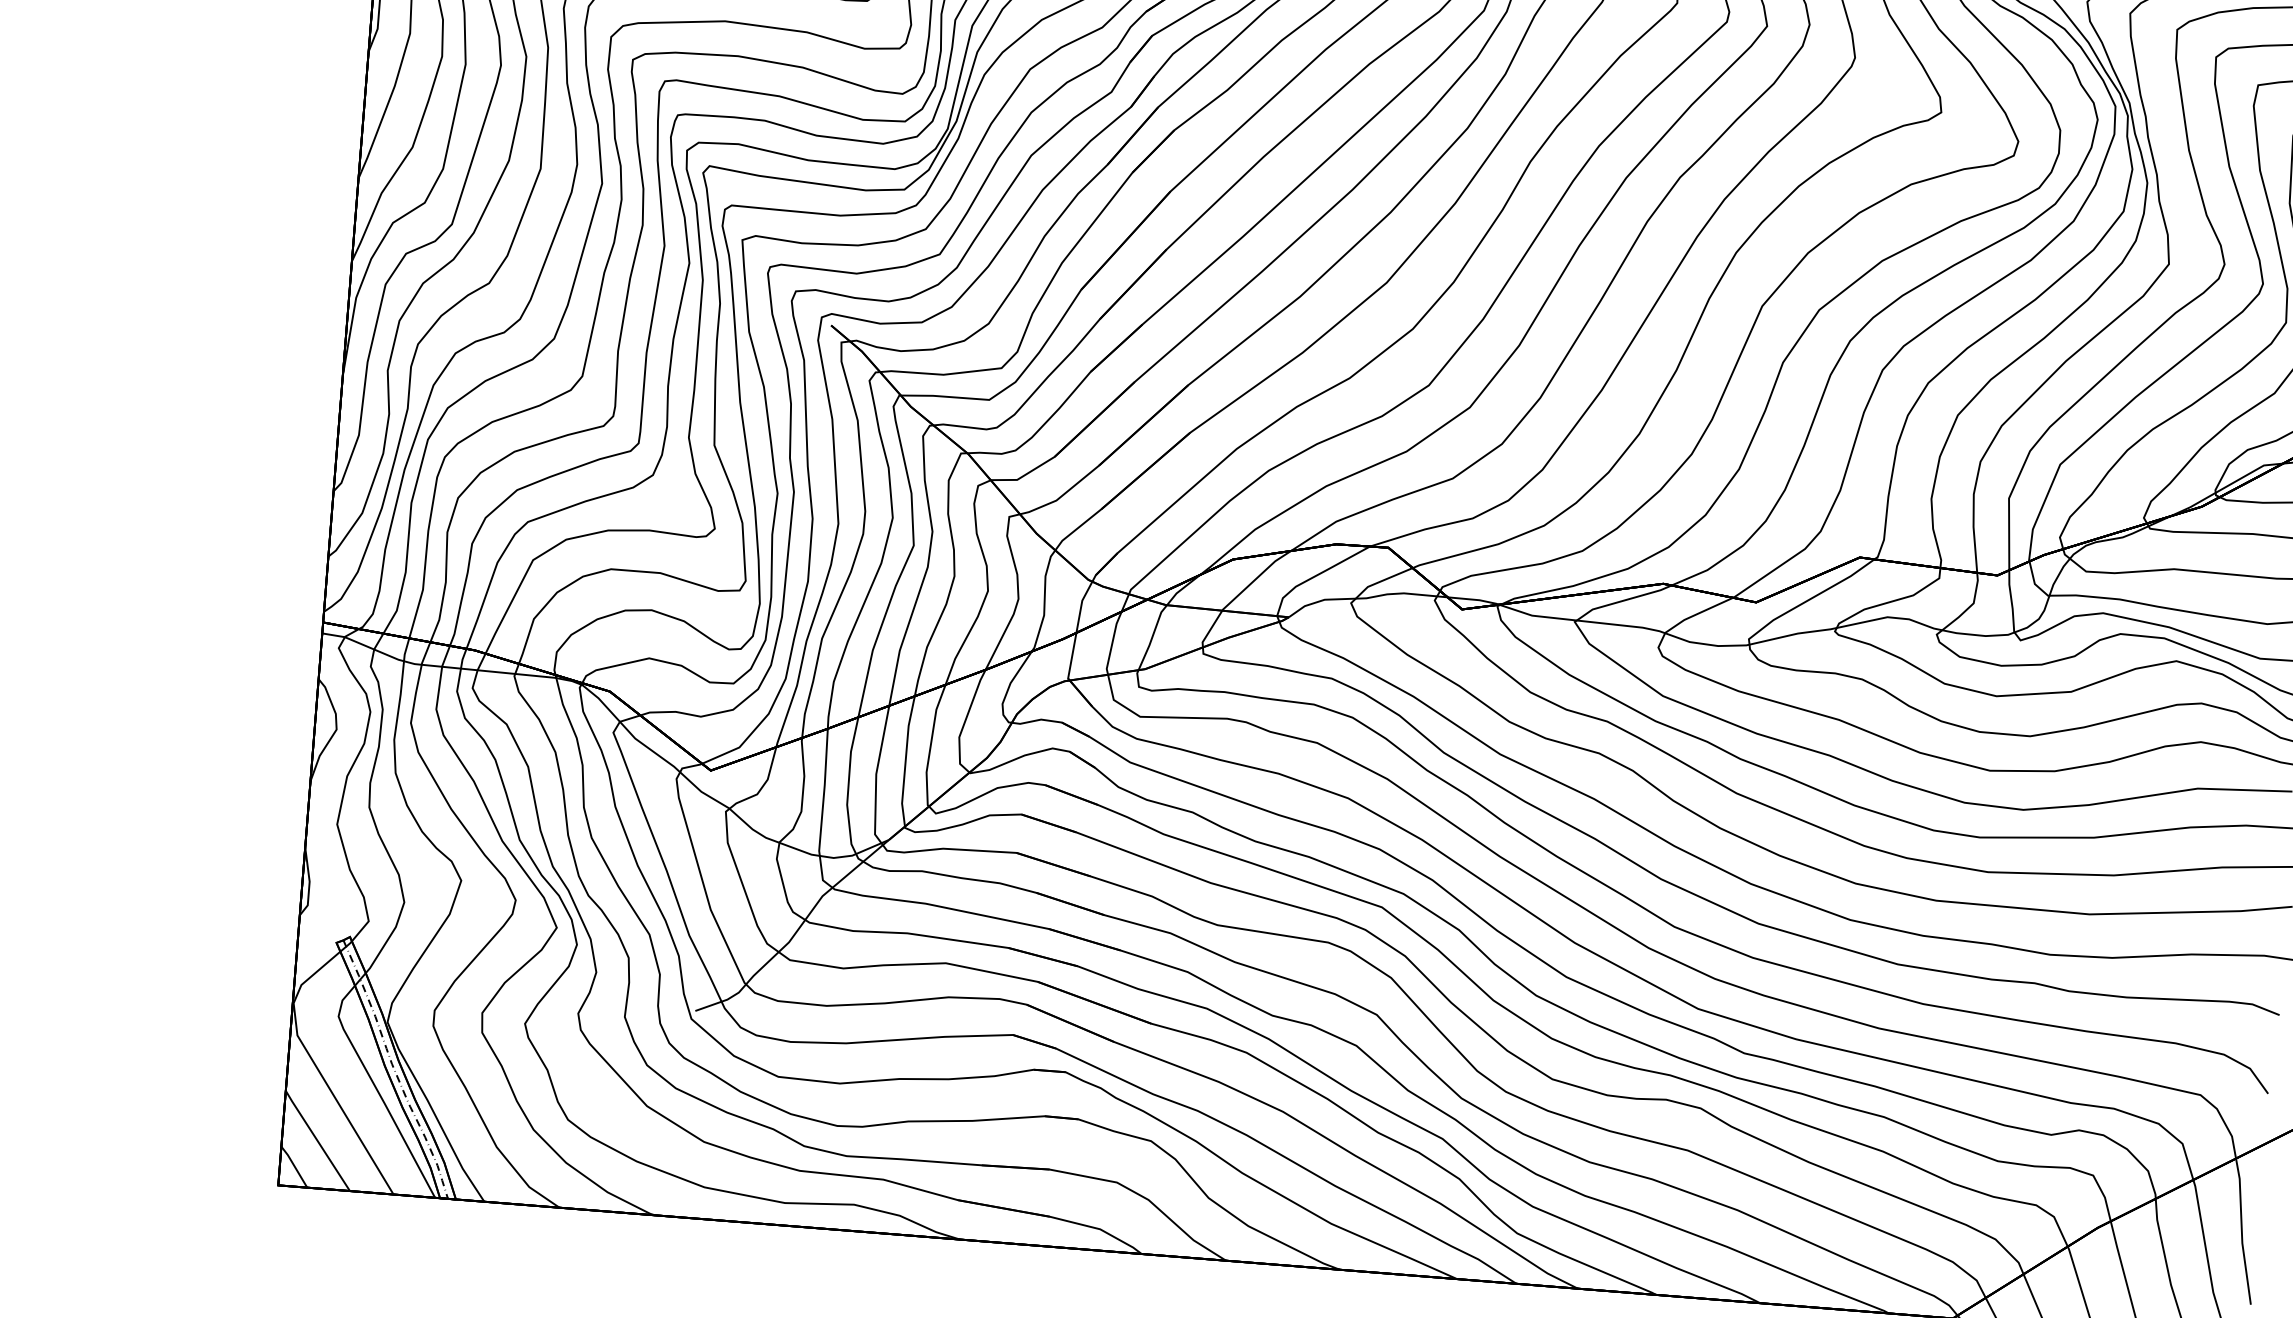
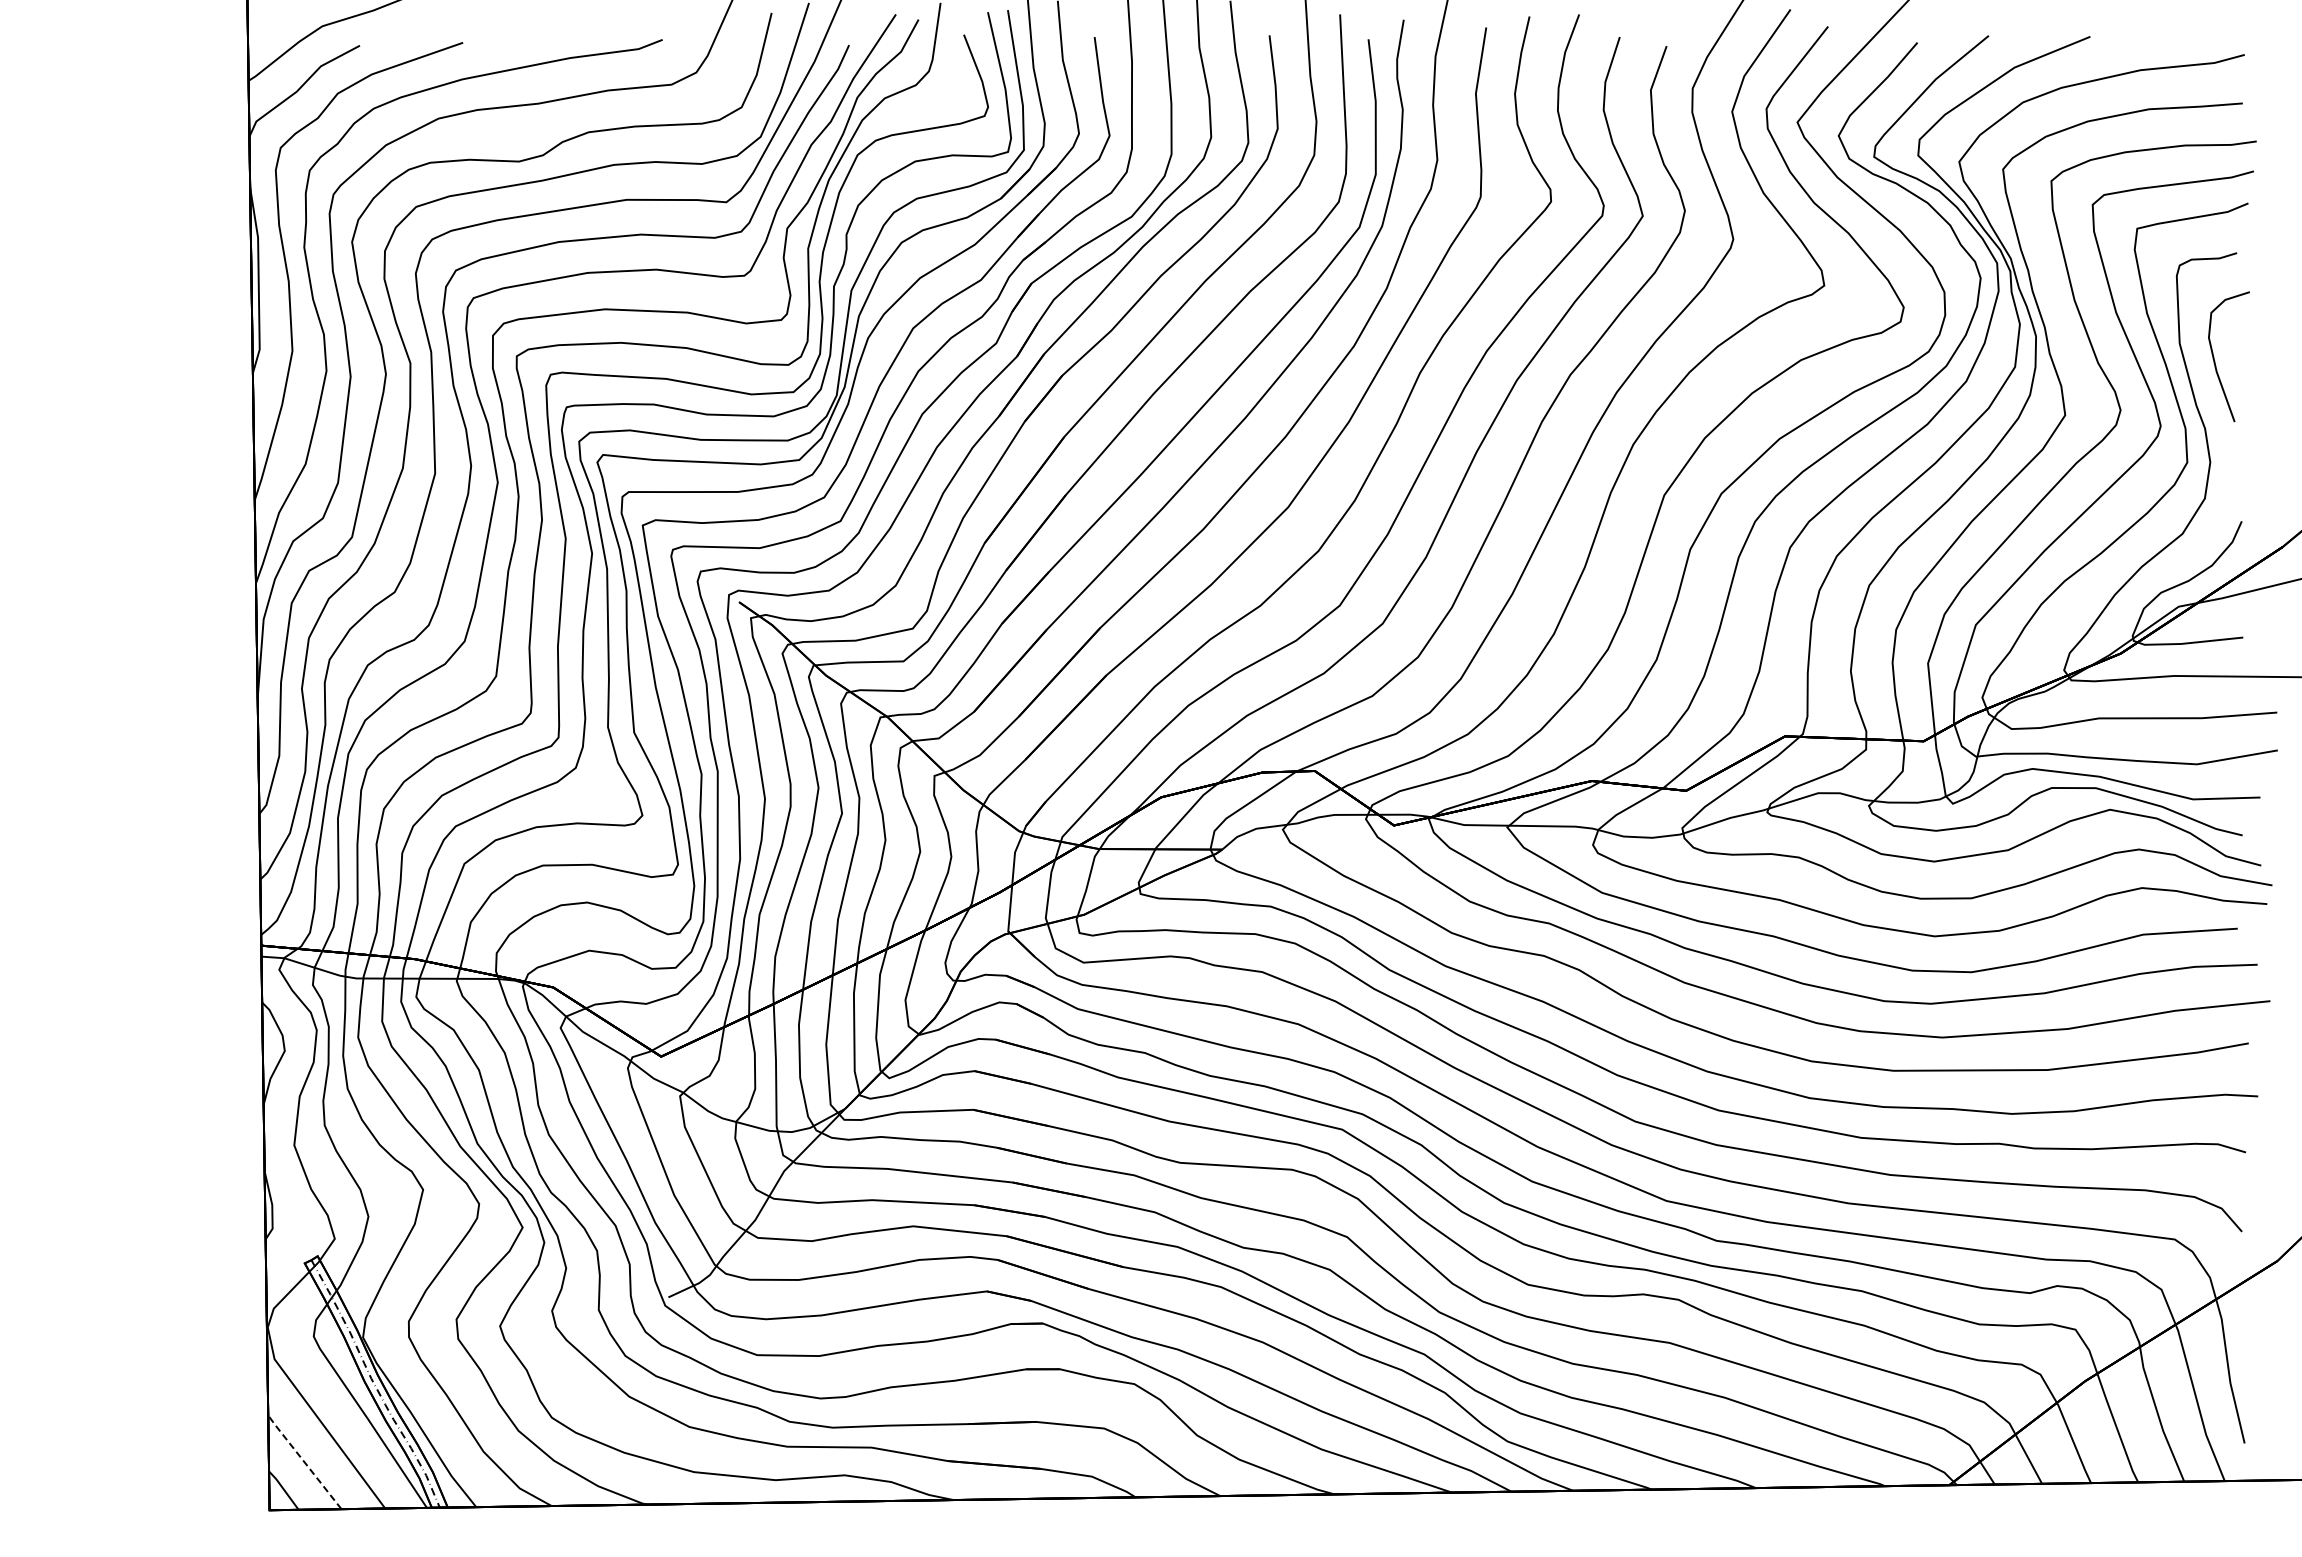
line: (316, 1140) -> (303, 1461), solid -> dashed

